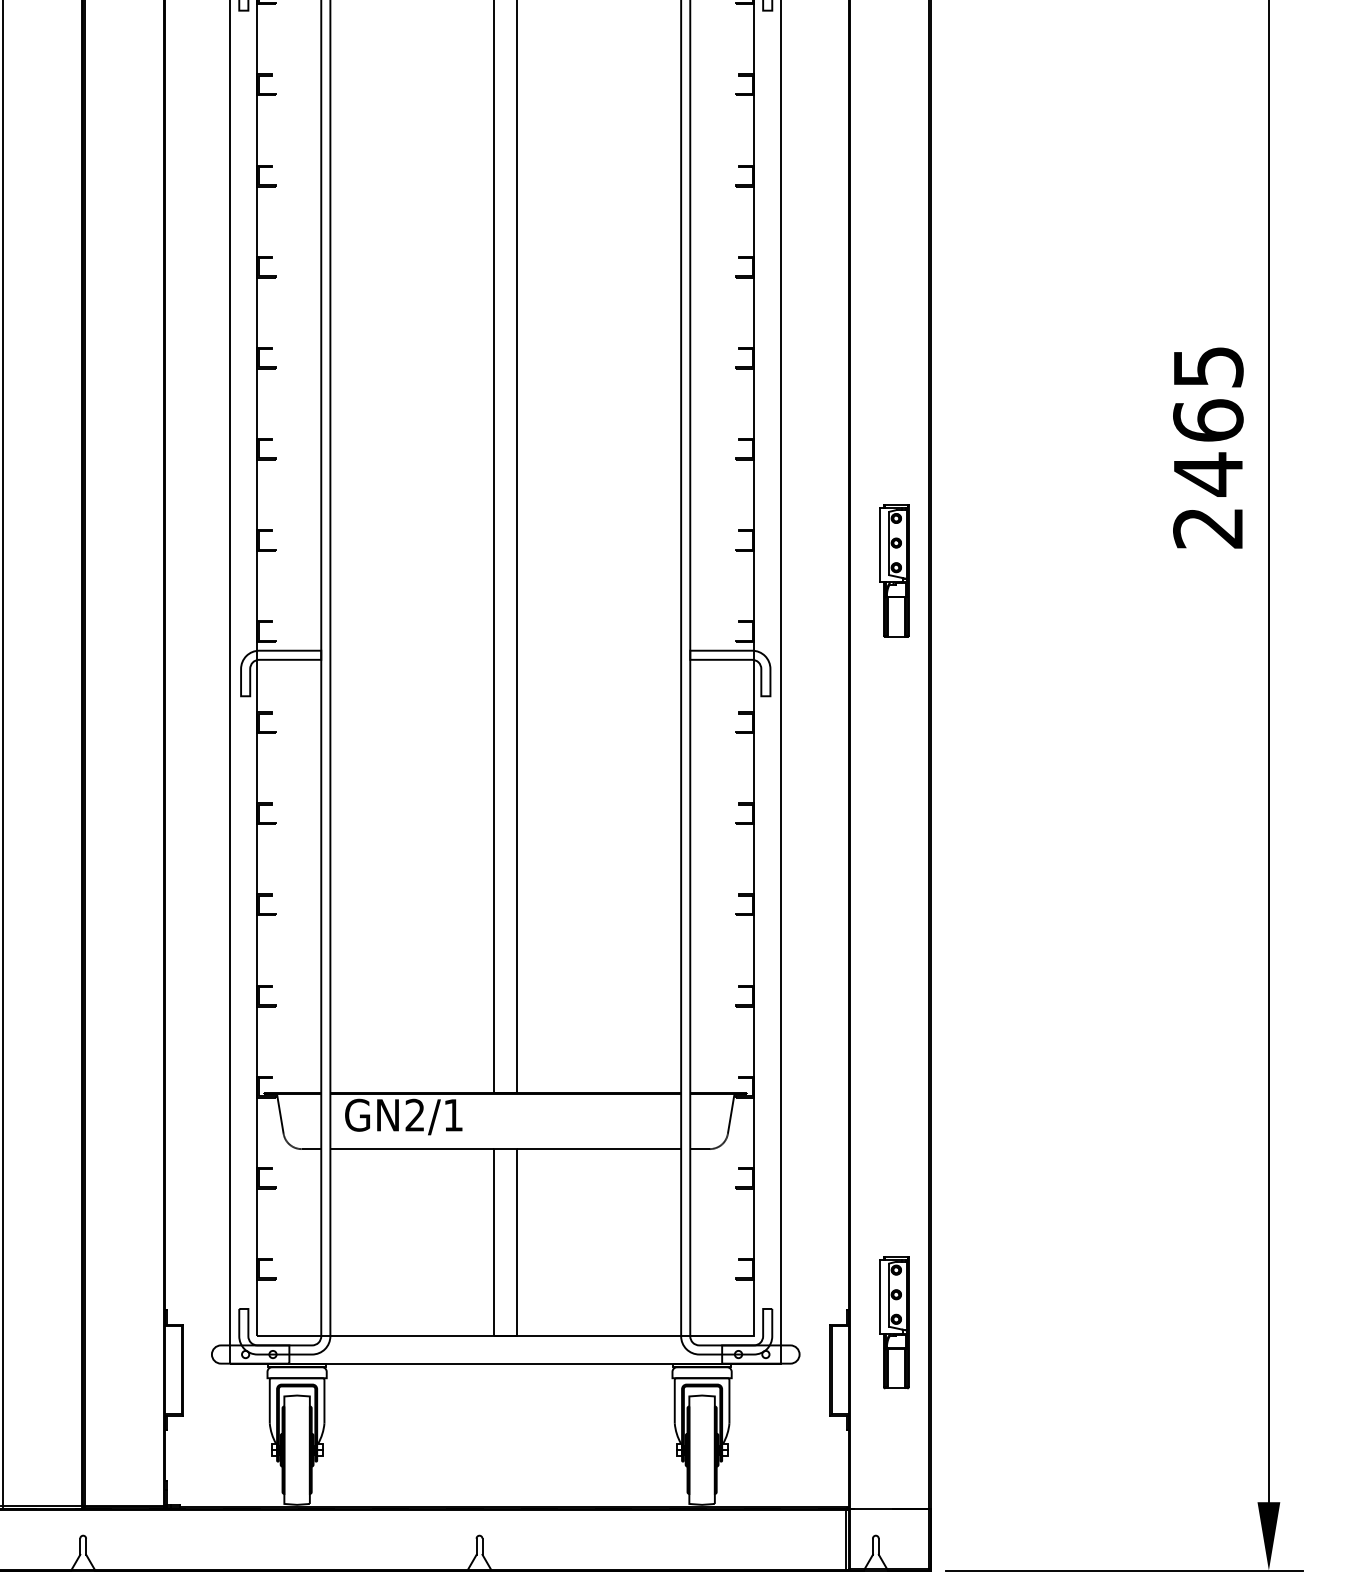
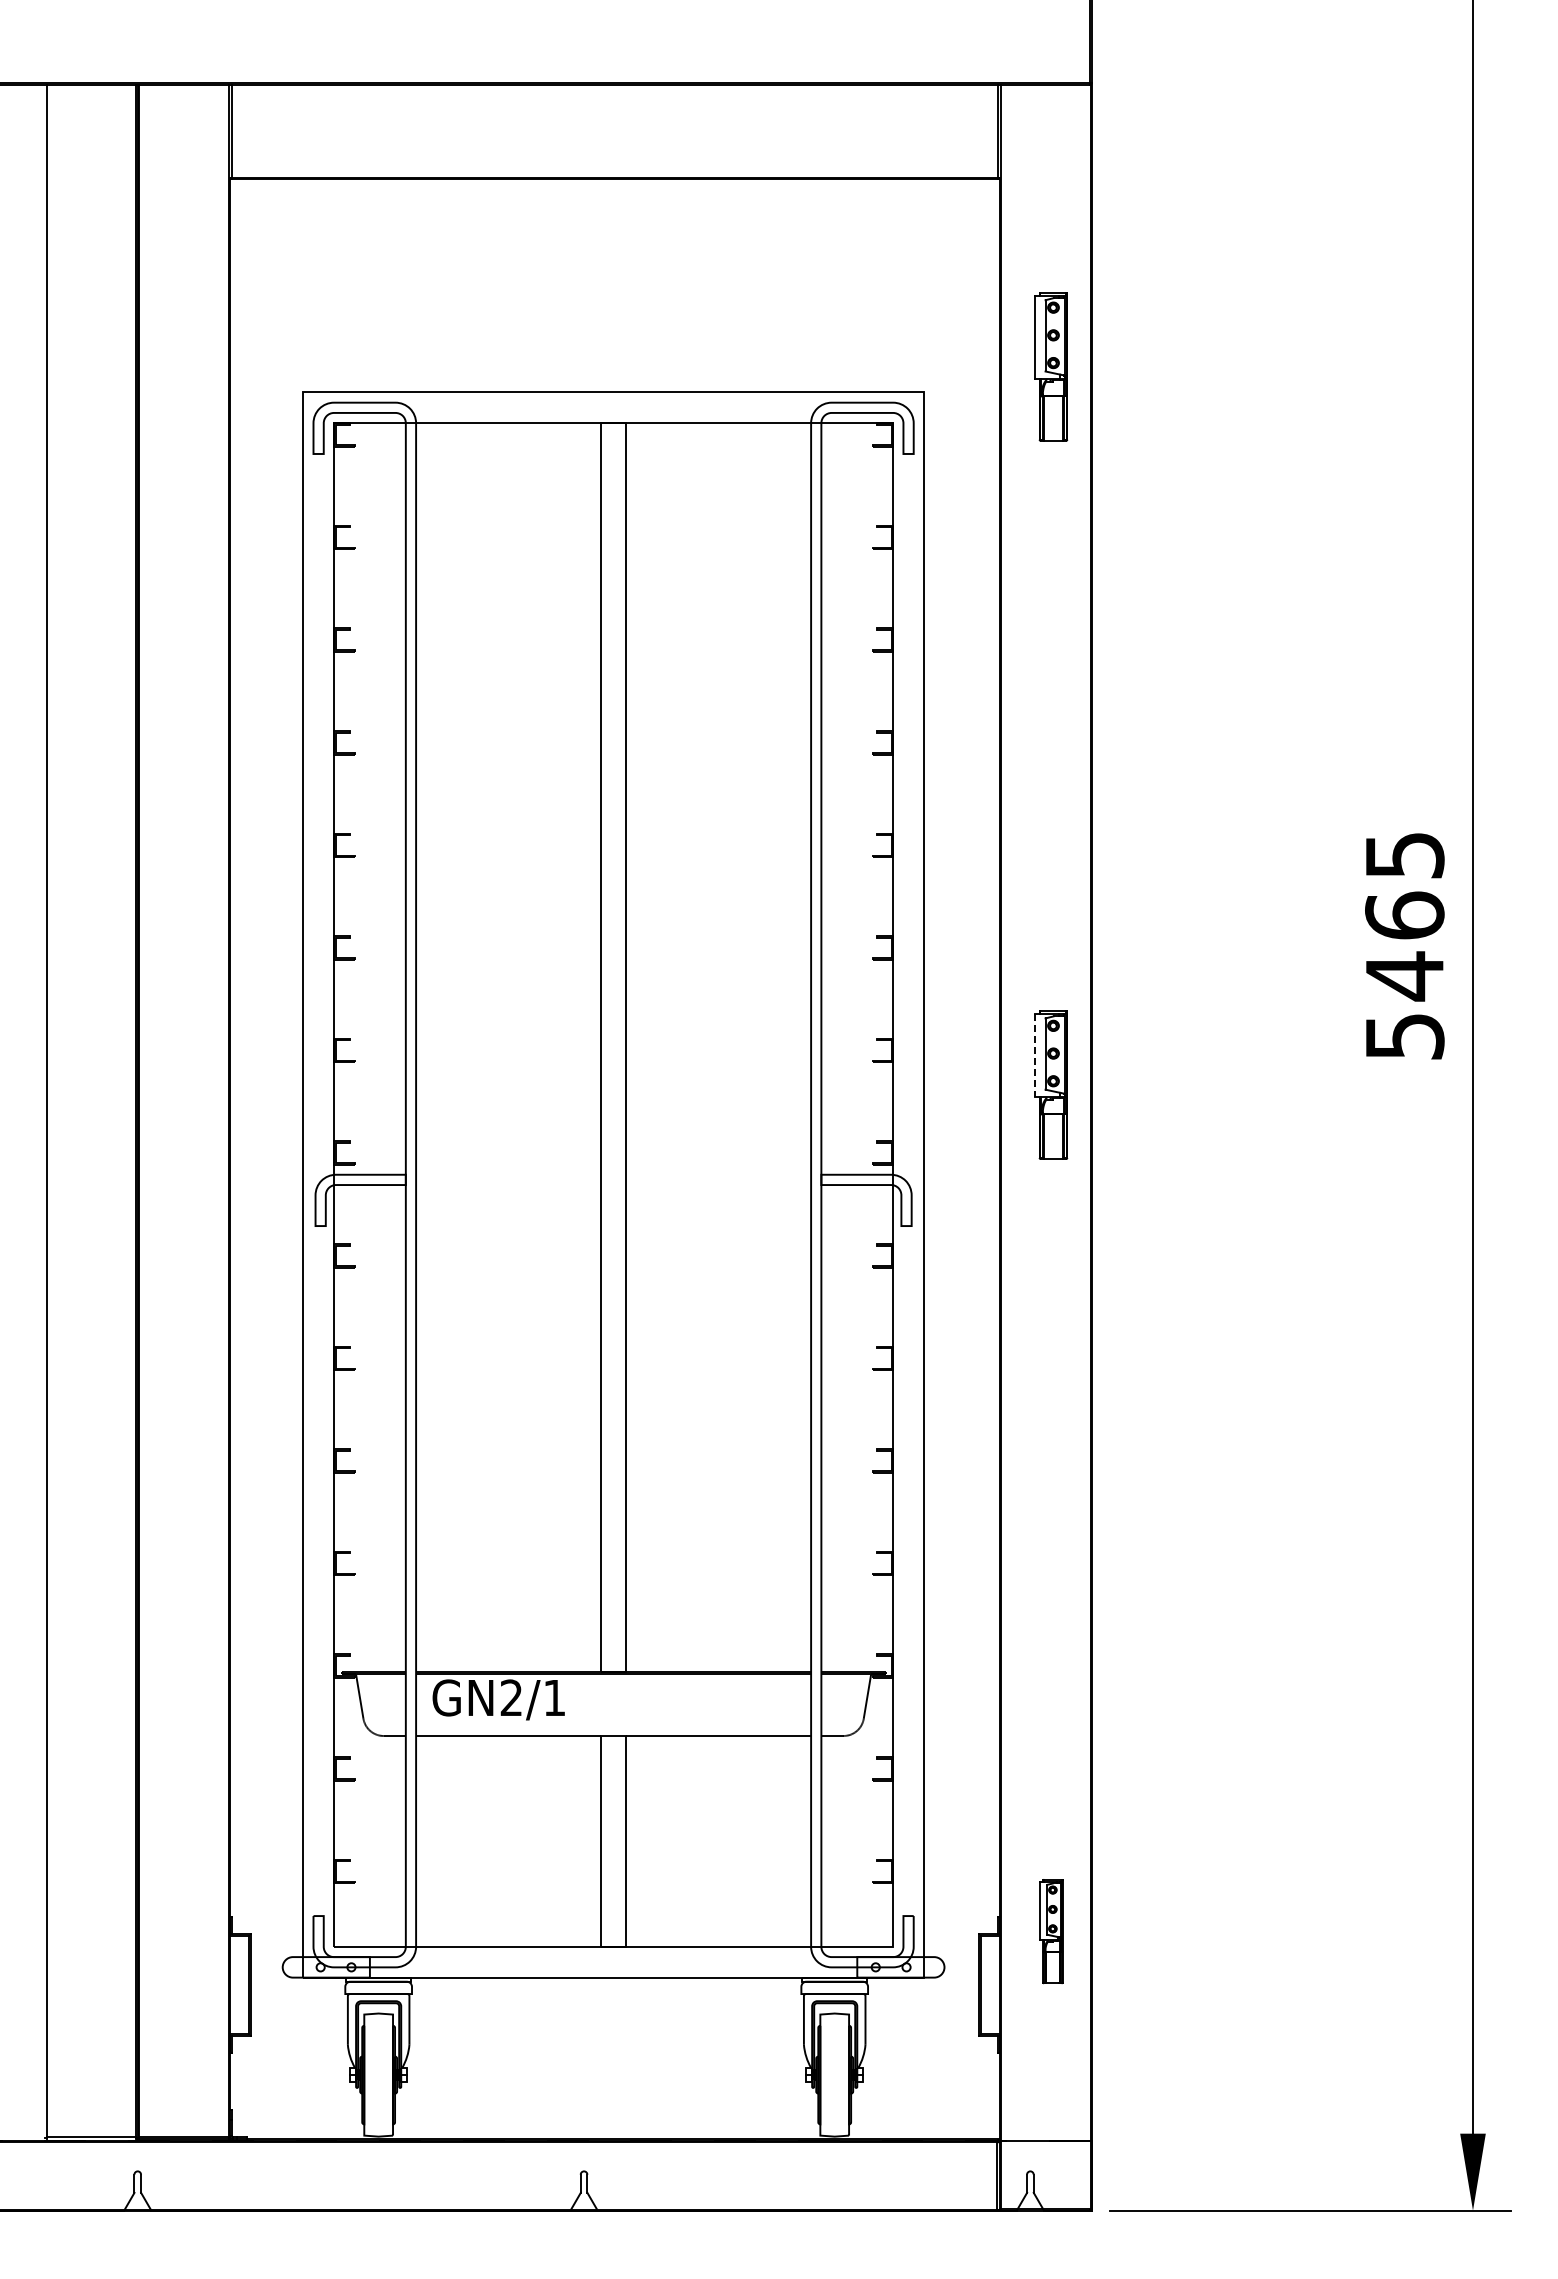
text: (1208, 527) -> (1404, 1036), 2465 -> 5465
line: (880, 544) -> (1035, 1055), solid -> dashed
part: (894, 1322) -> (1051, 1931), size x0.7

